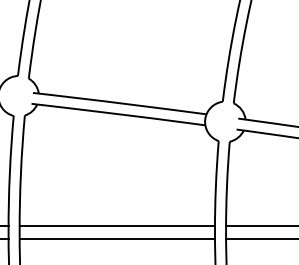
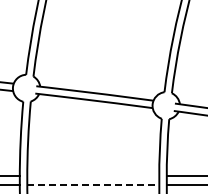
line: (117, 225) -> (93, 175), removed
line: (117, 238) -> (93, 184), solid -> dashed

